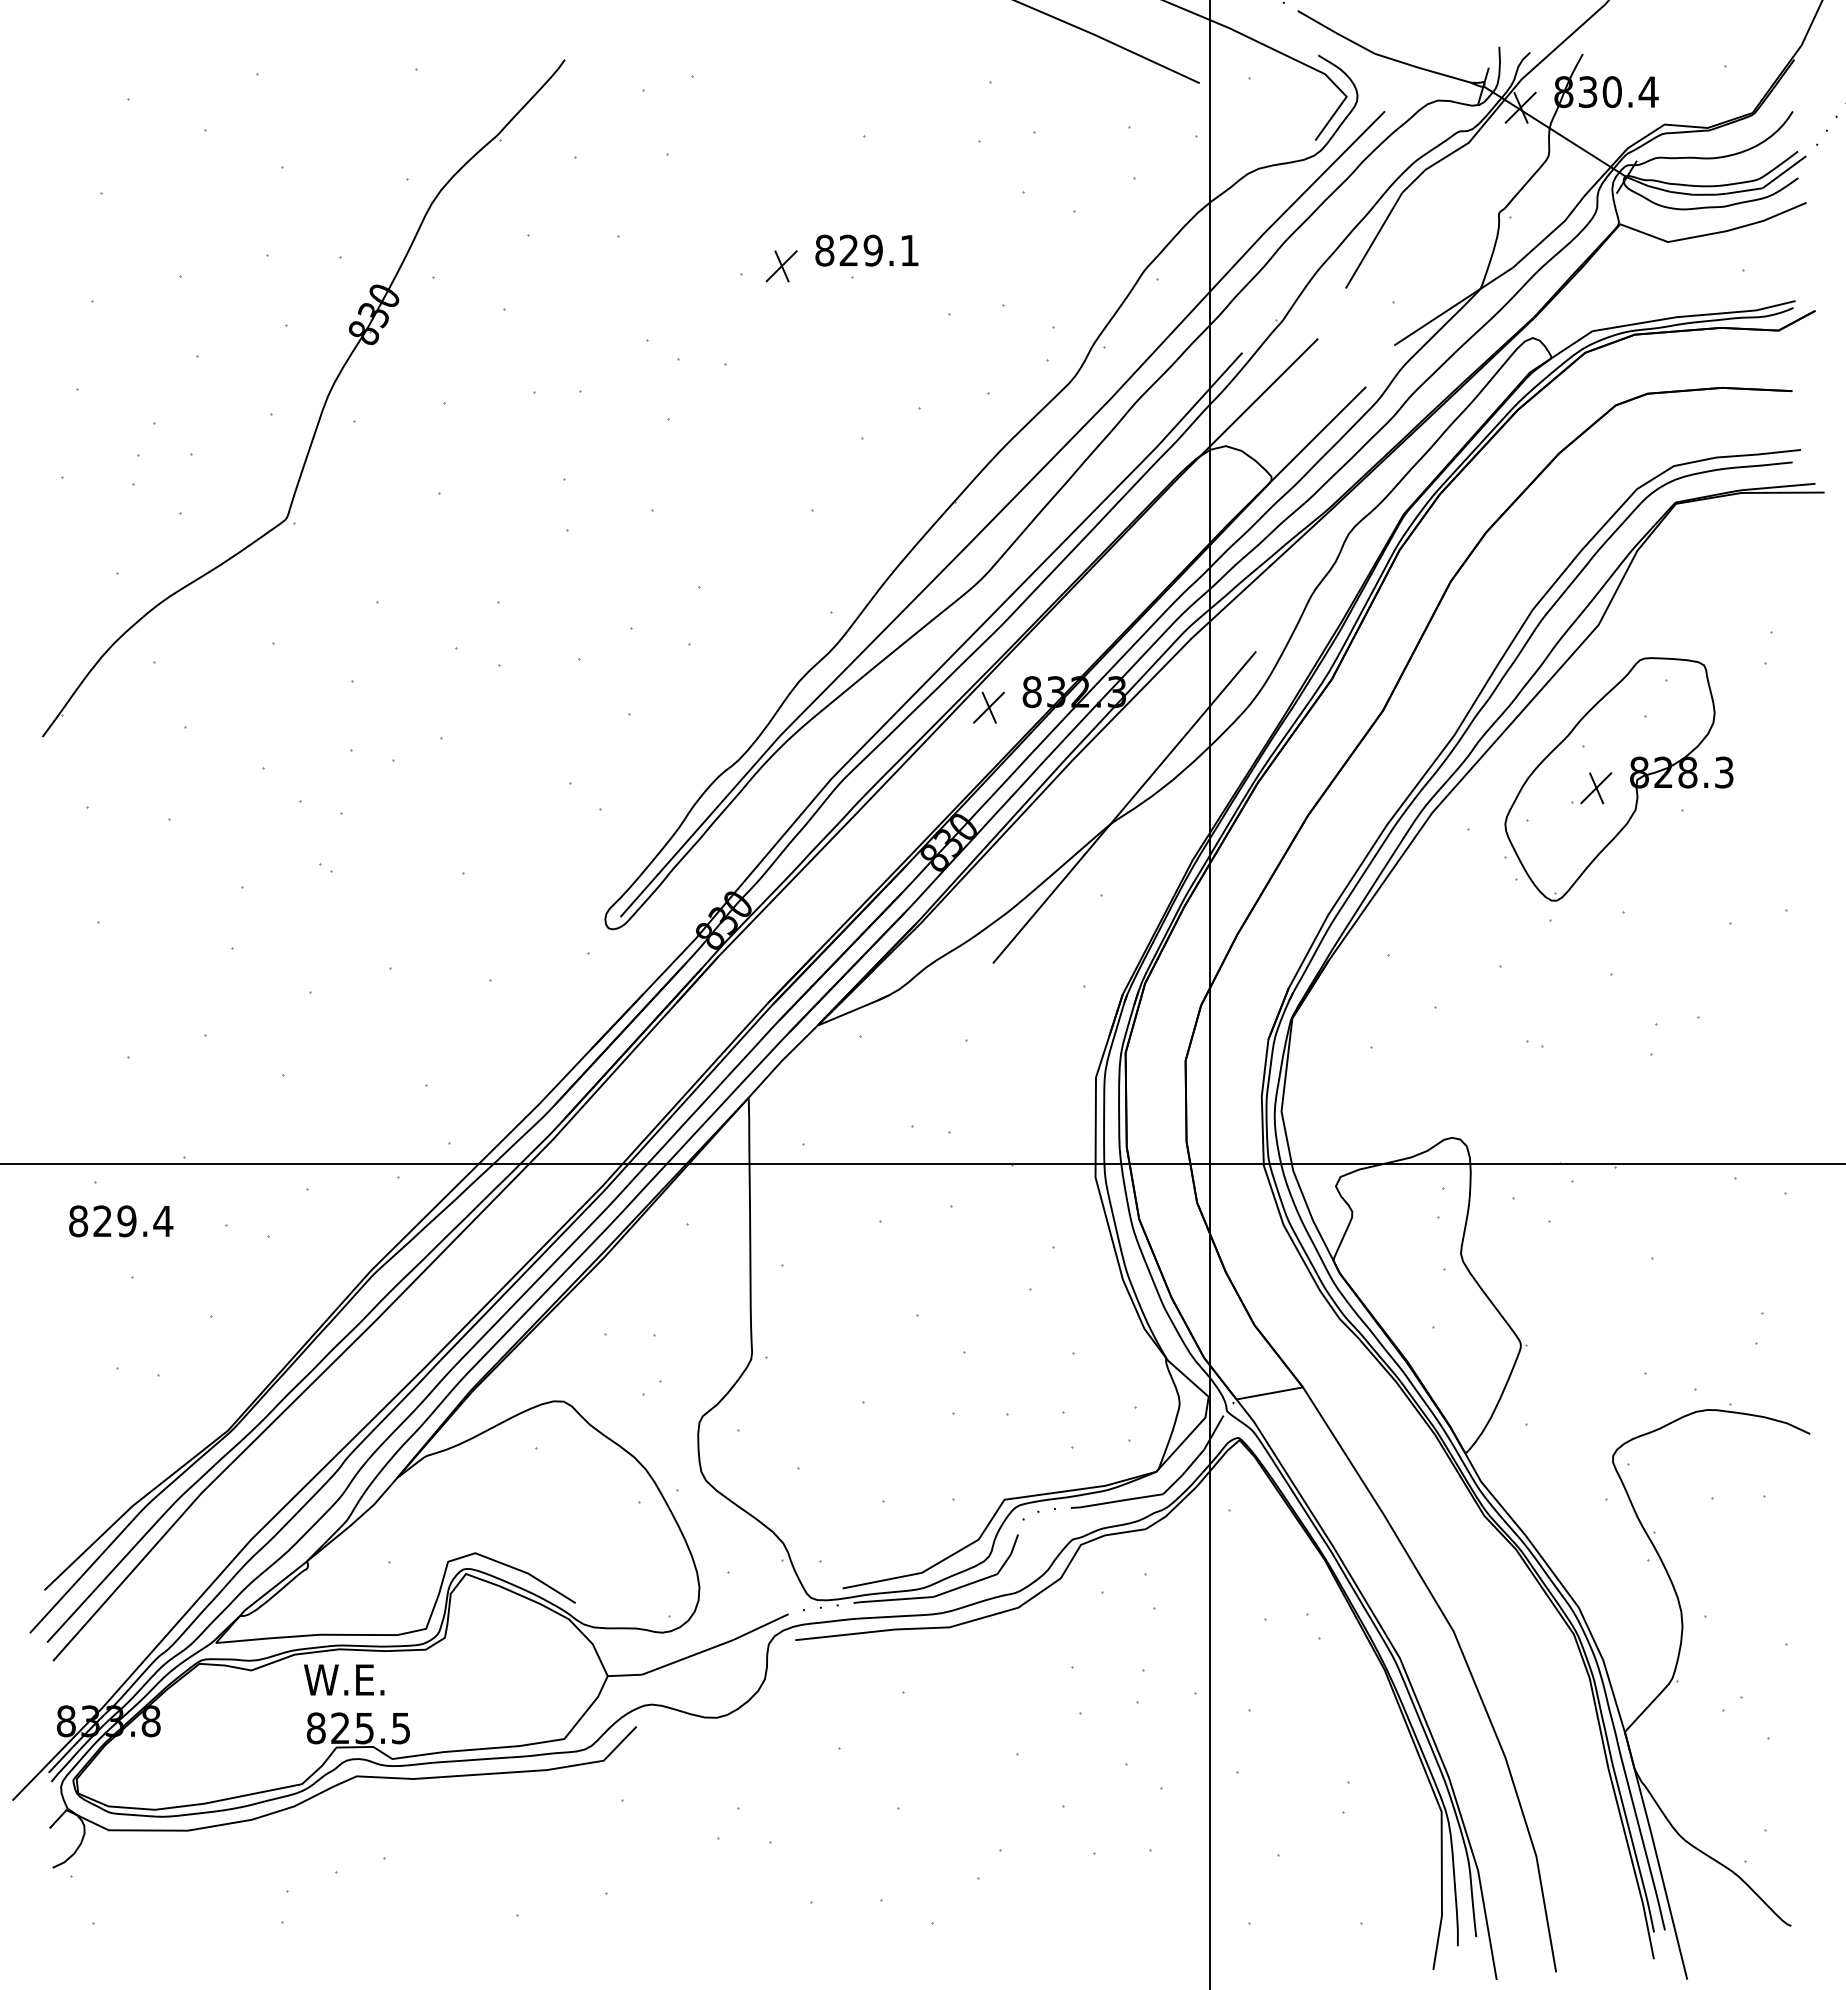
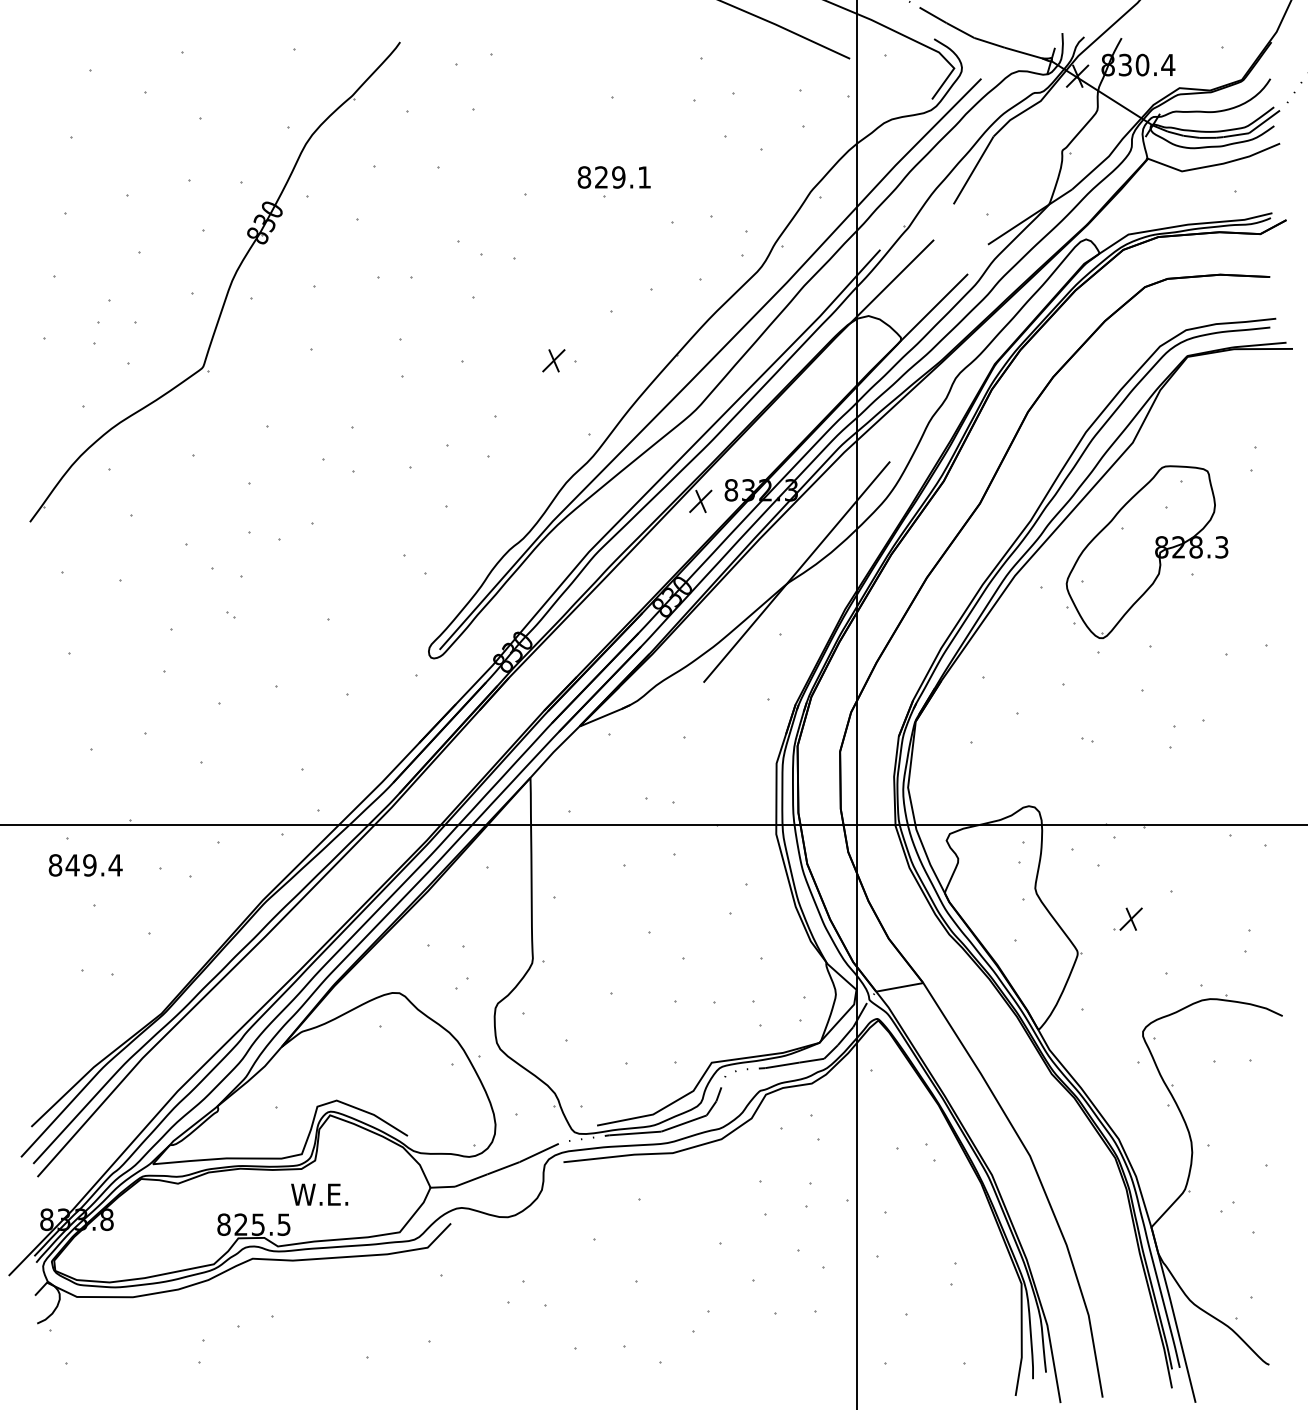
part: (781, 266) -> (553, 360), moved
part: (1591, 788) -> (1127, 919), moved
text: (102, 1220) -> (72, 864), 829.4 -> 849.4
text: (344, 1679) -> (319, 1194), moved

